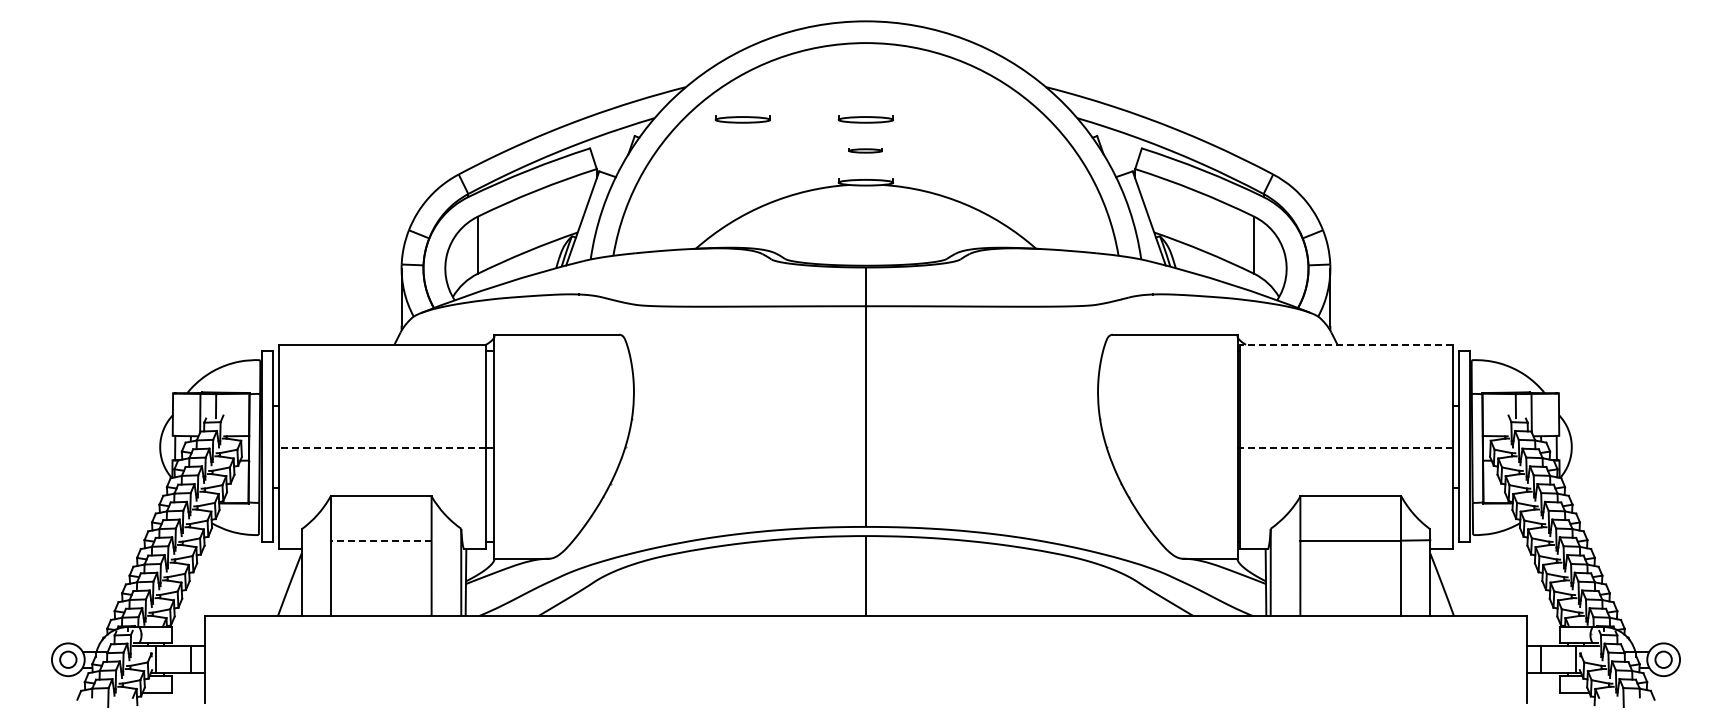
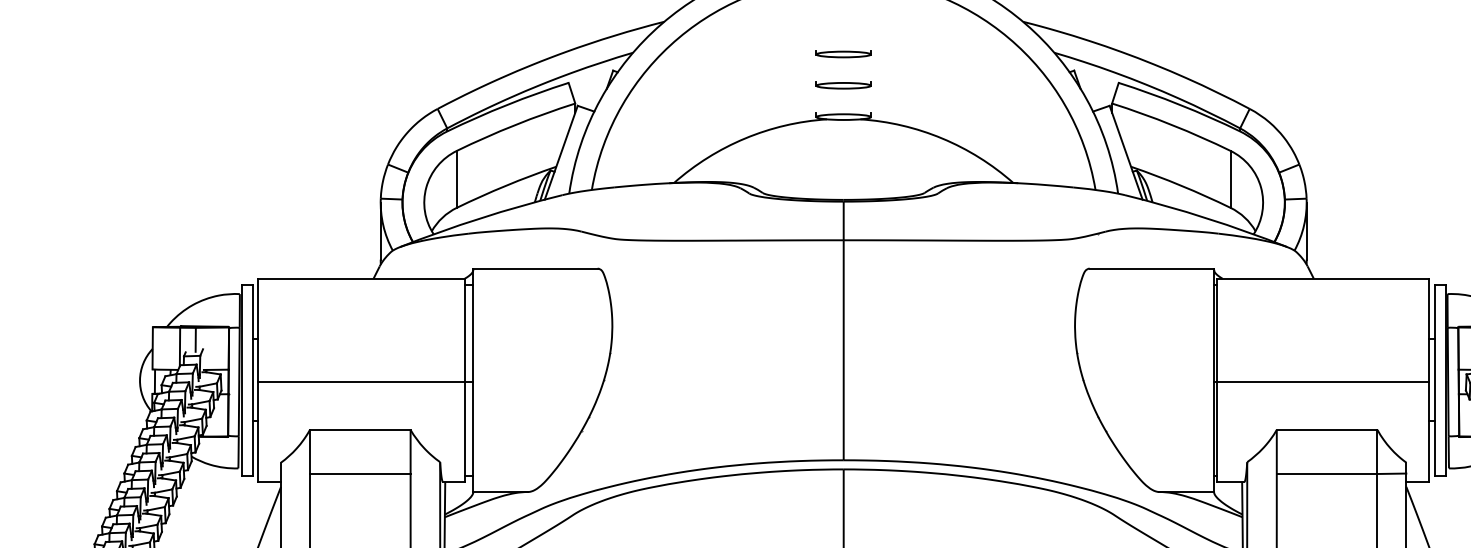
part: (742, 119) -> (720, 54), removed
part: (865, 150) -> (843, 85), size x1.67
line: (1346, 344) -> (1322, 278), dashed -> solid
line: (382, 448) -> (361, 382), dashed -> solid
line: (1346, 448) -> (1322, 382), dashed -> solid
line: (380, 540) -> (359, 473), dashed -> solid

